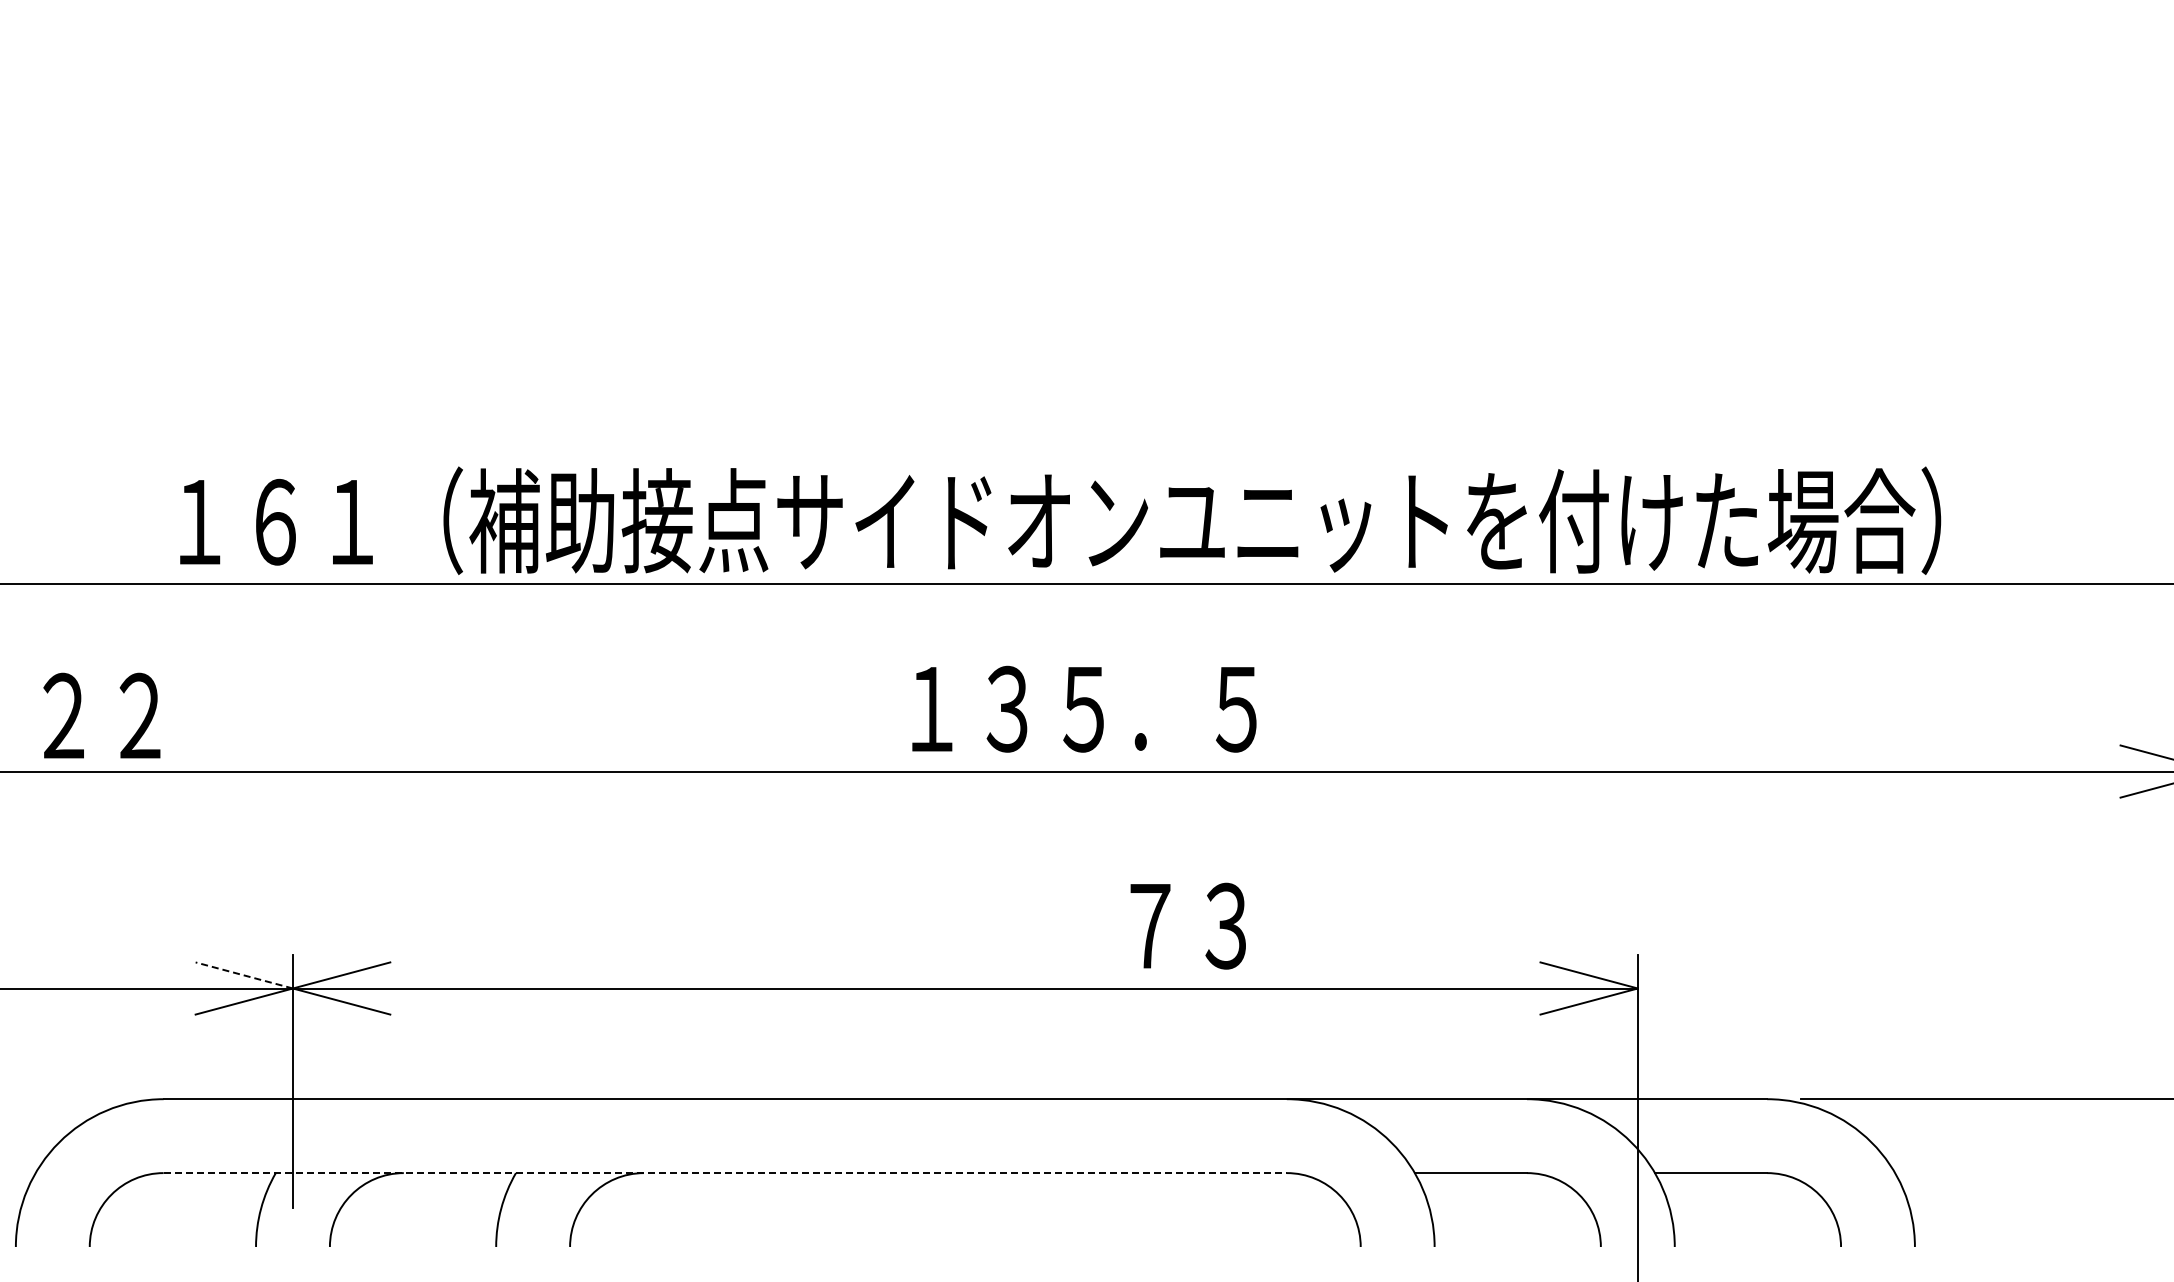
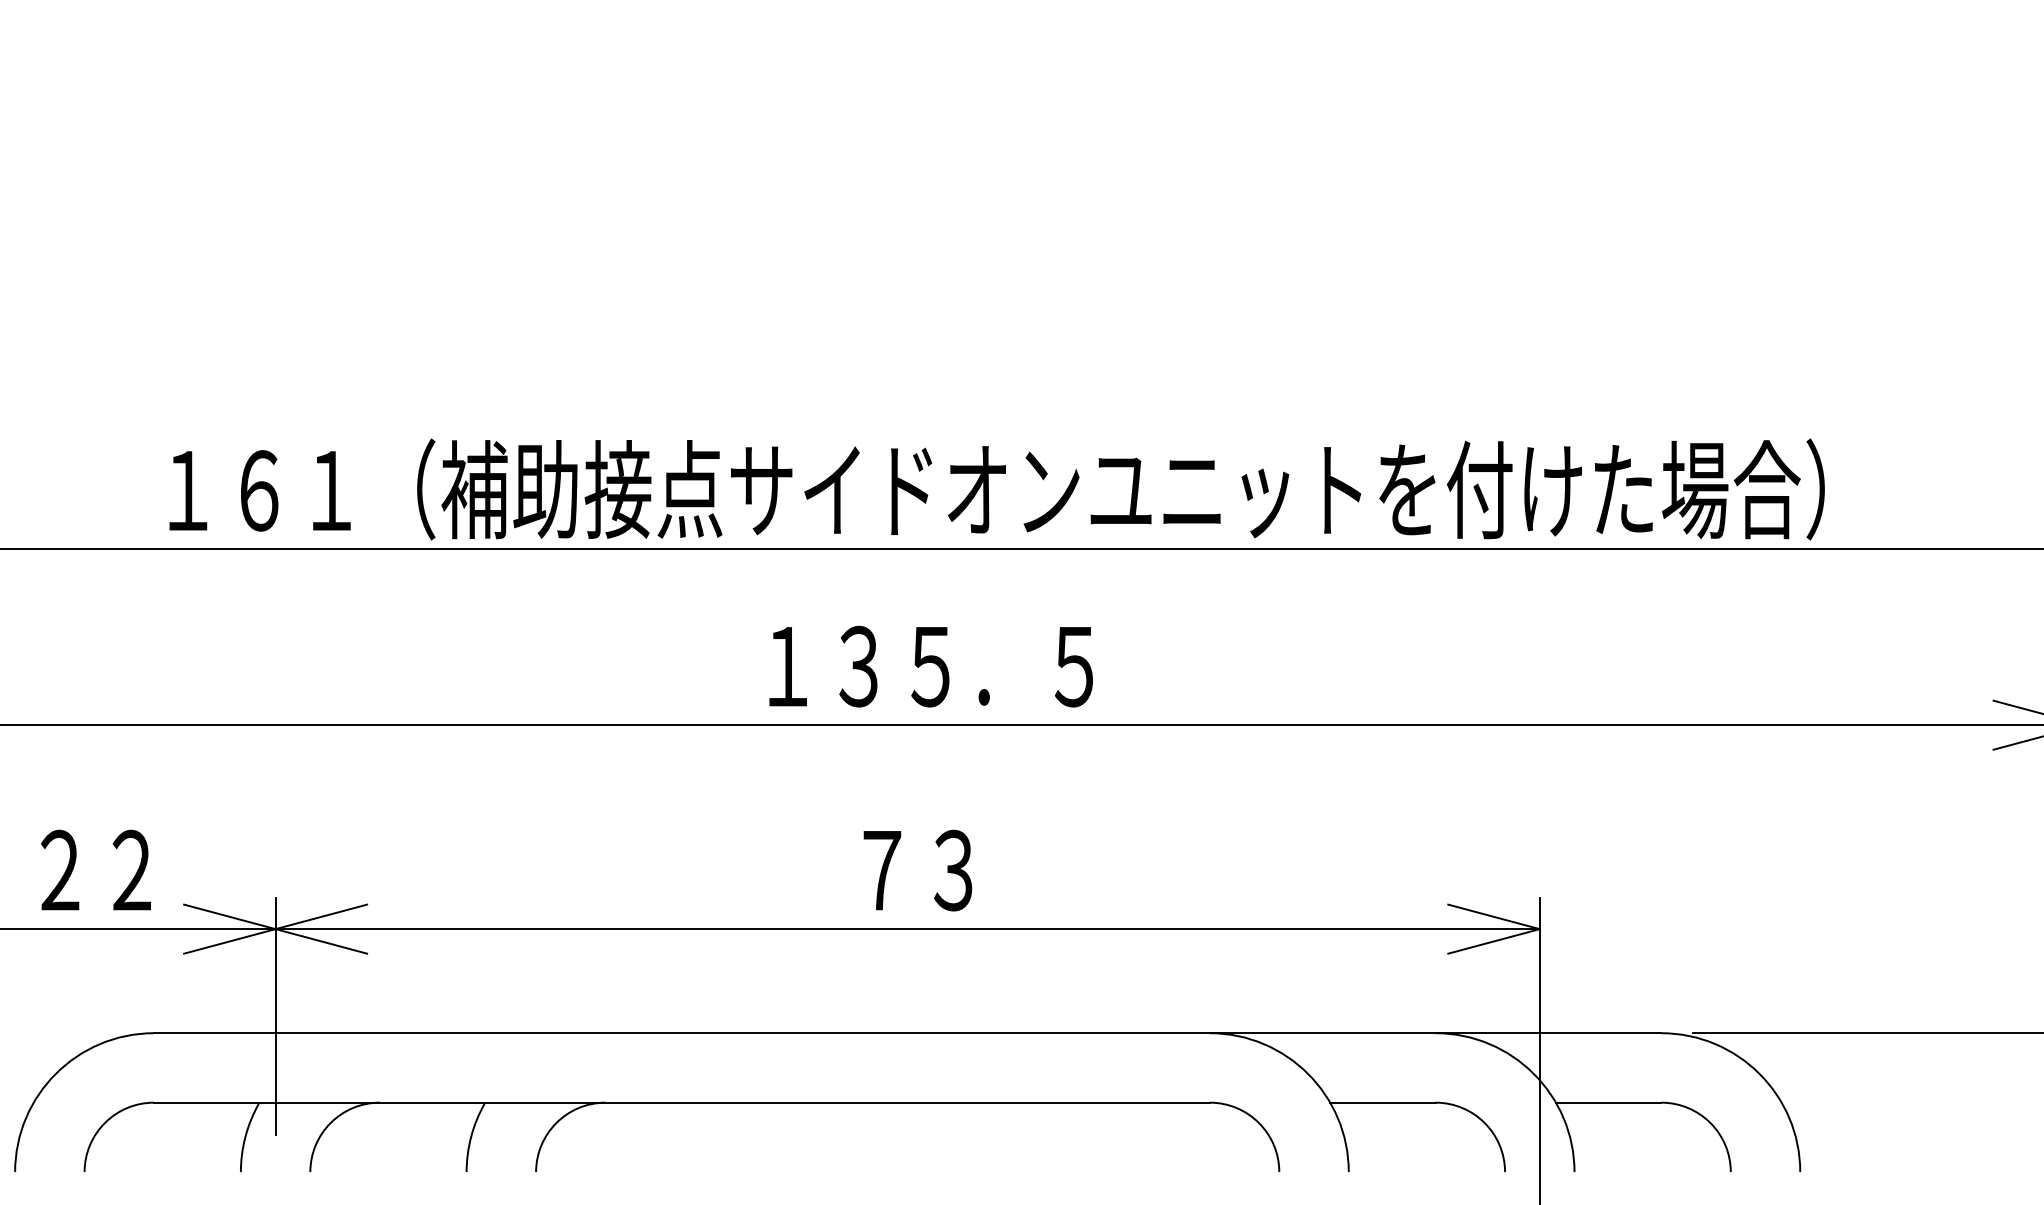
text: (1084, 708) -> (931, 665), moved
text: (101, 715) -> (95, 869), moved
text: (1187, 925) -> (917, 869), moved
line: (243, 975) -> (229, 916), dashed -> solid
line: (725, 1173) -> (682, 1103), dashed -> solid

